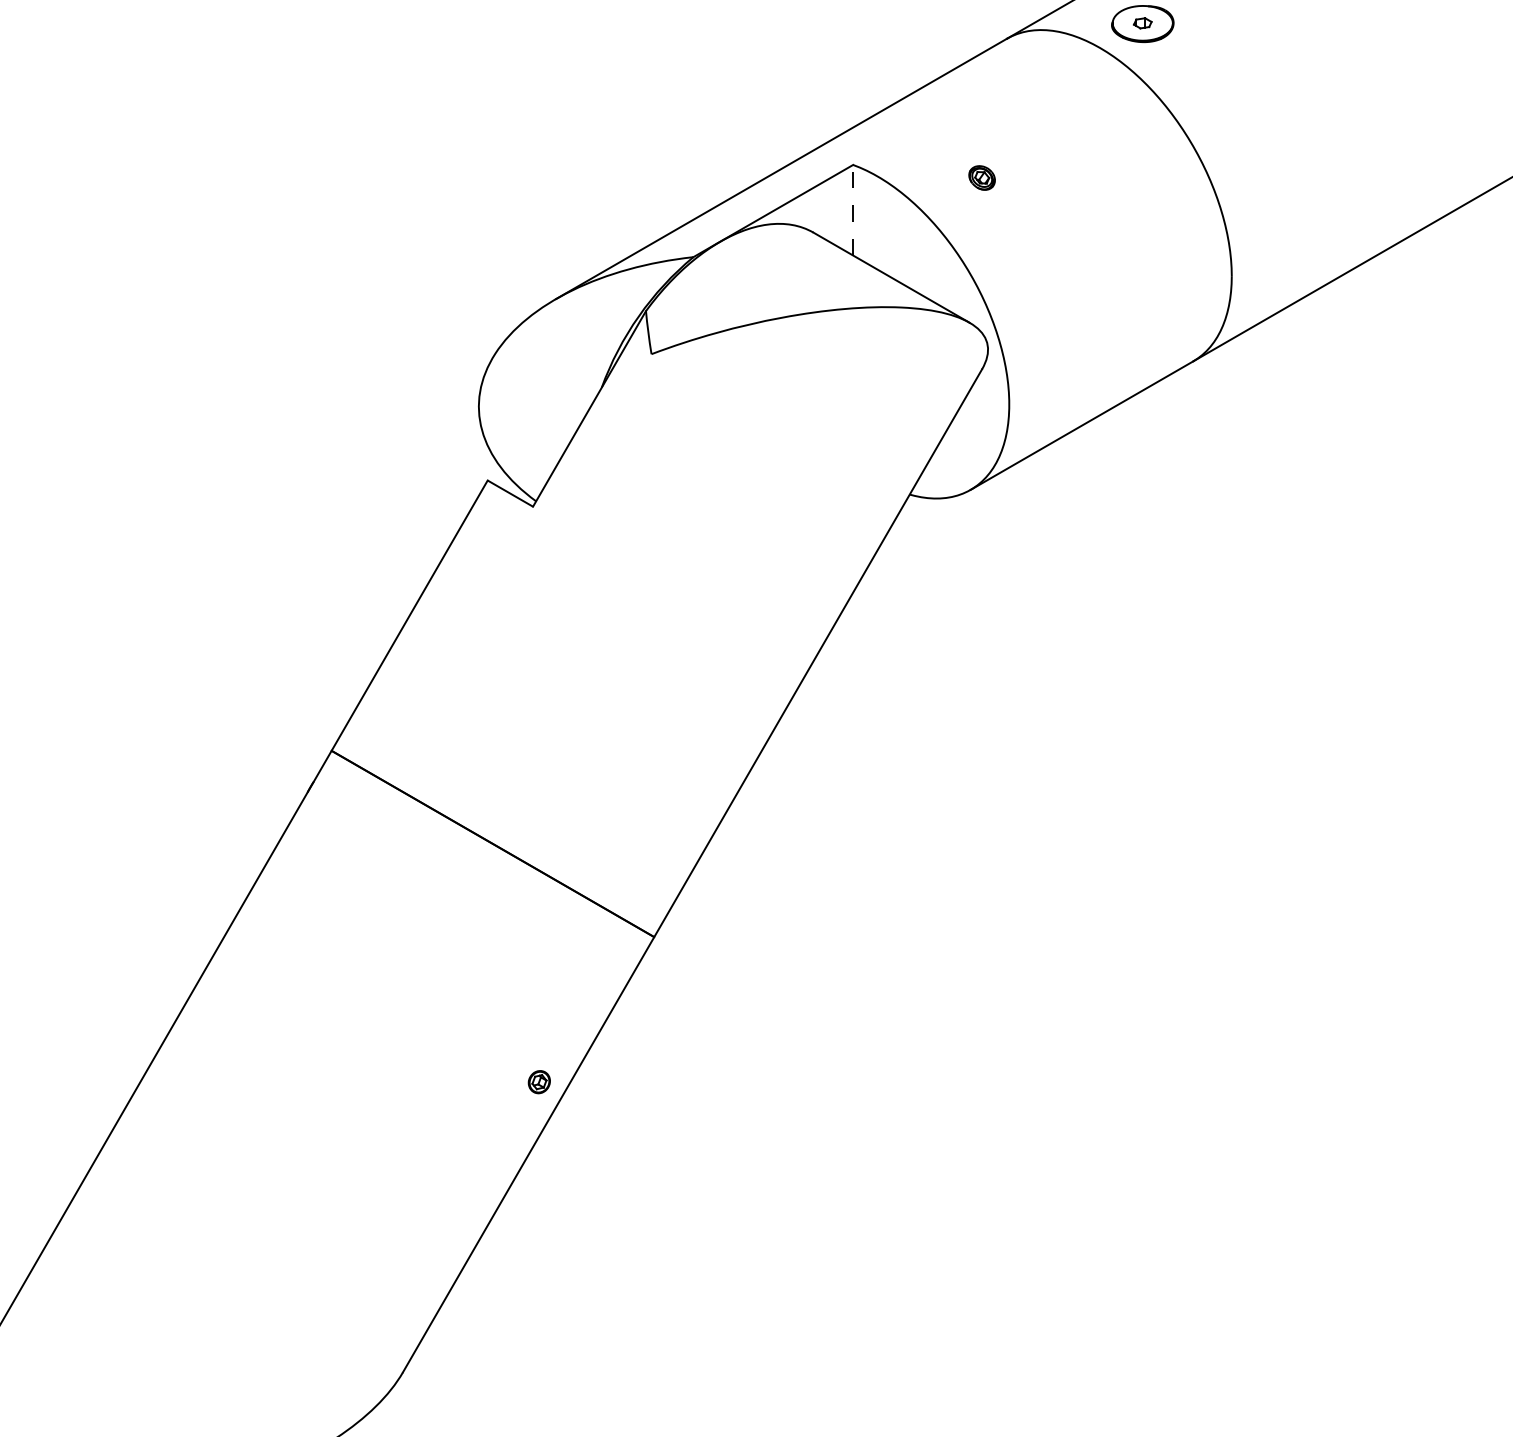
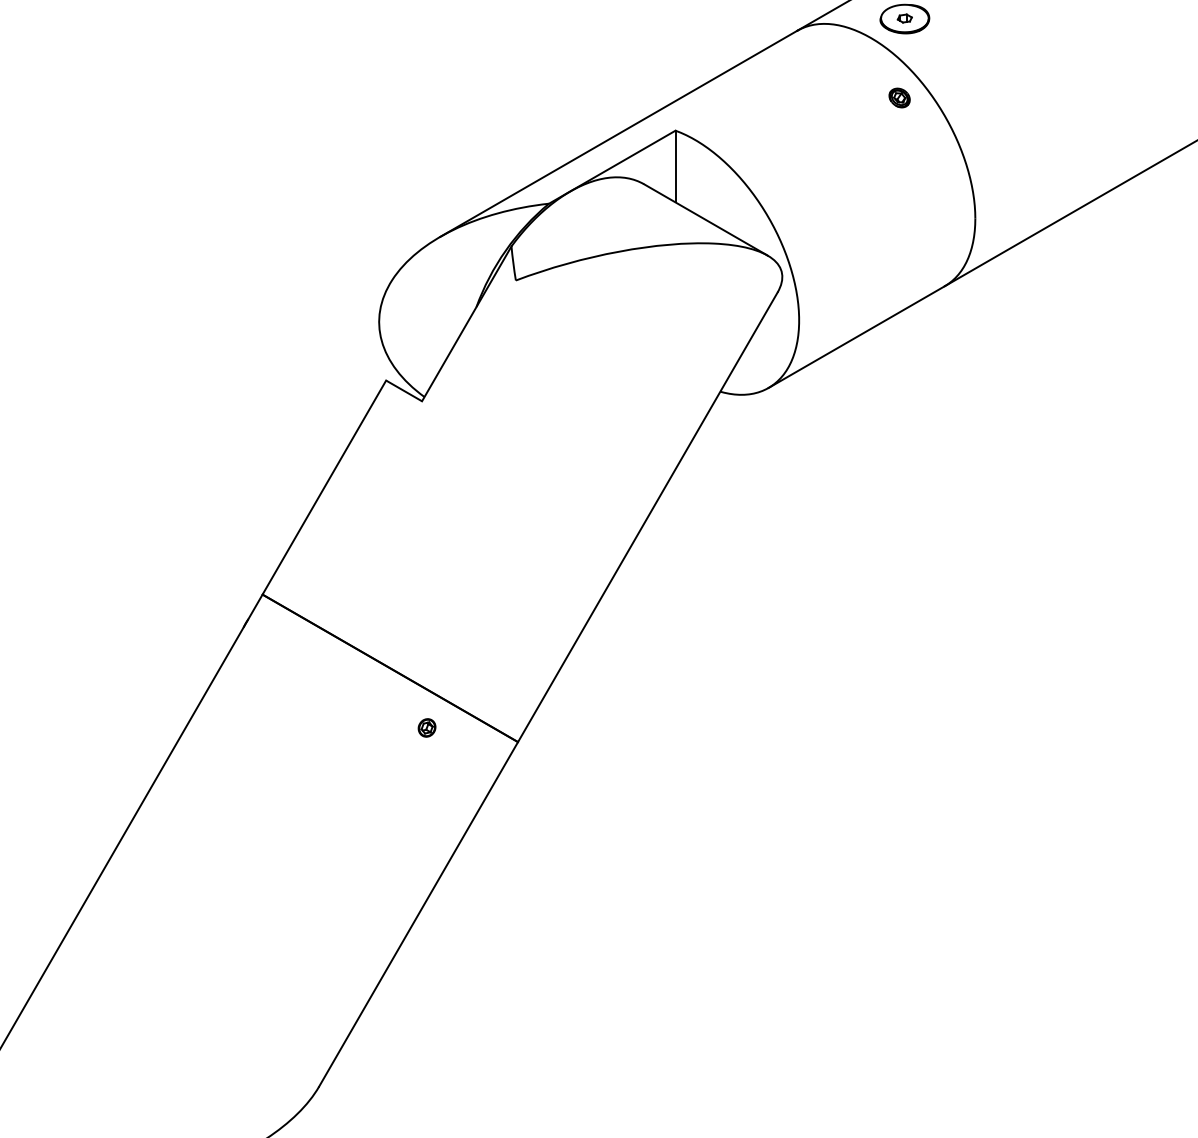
part: (981, 177) -> (899, 97), moved
line: (853, 210) -> (675, 166), dashed -> solid
part: (538, 1081) -> (426, 727), moved

